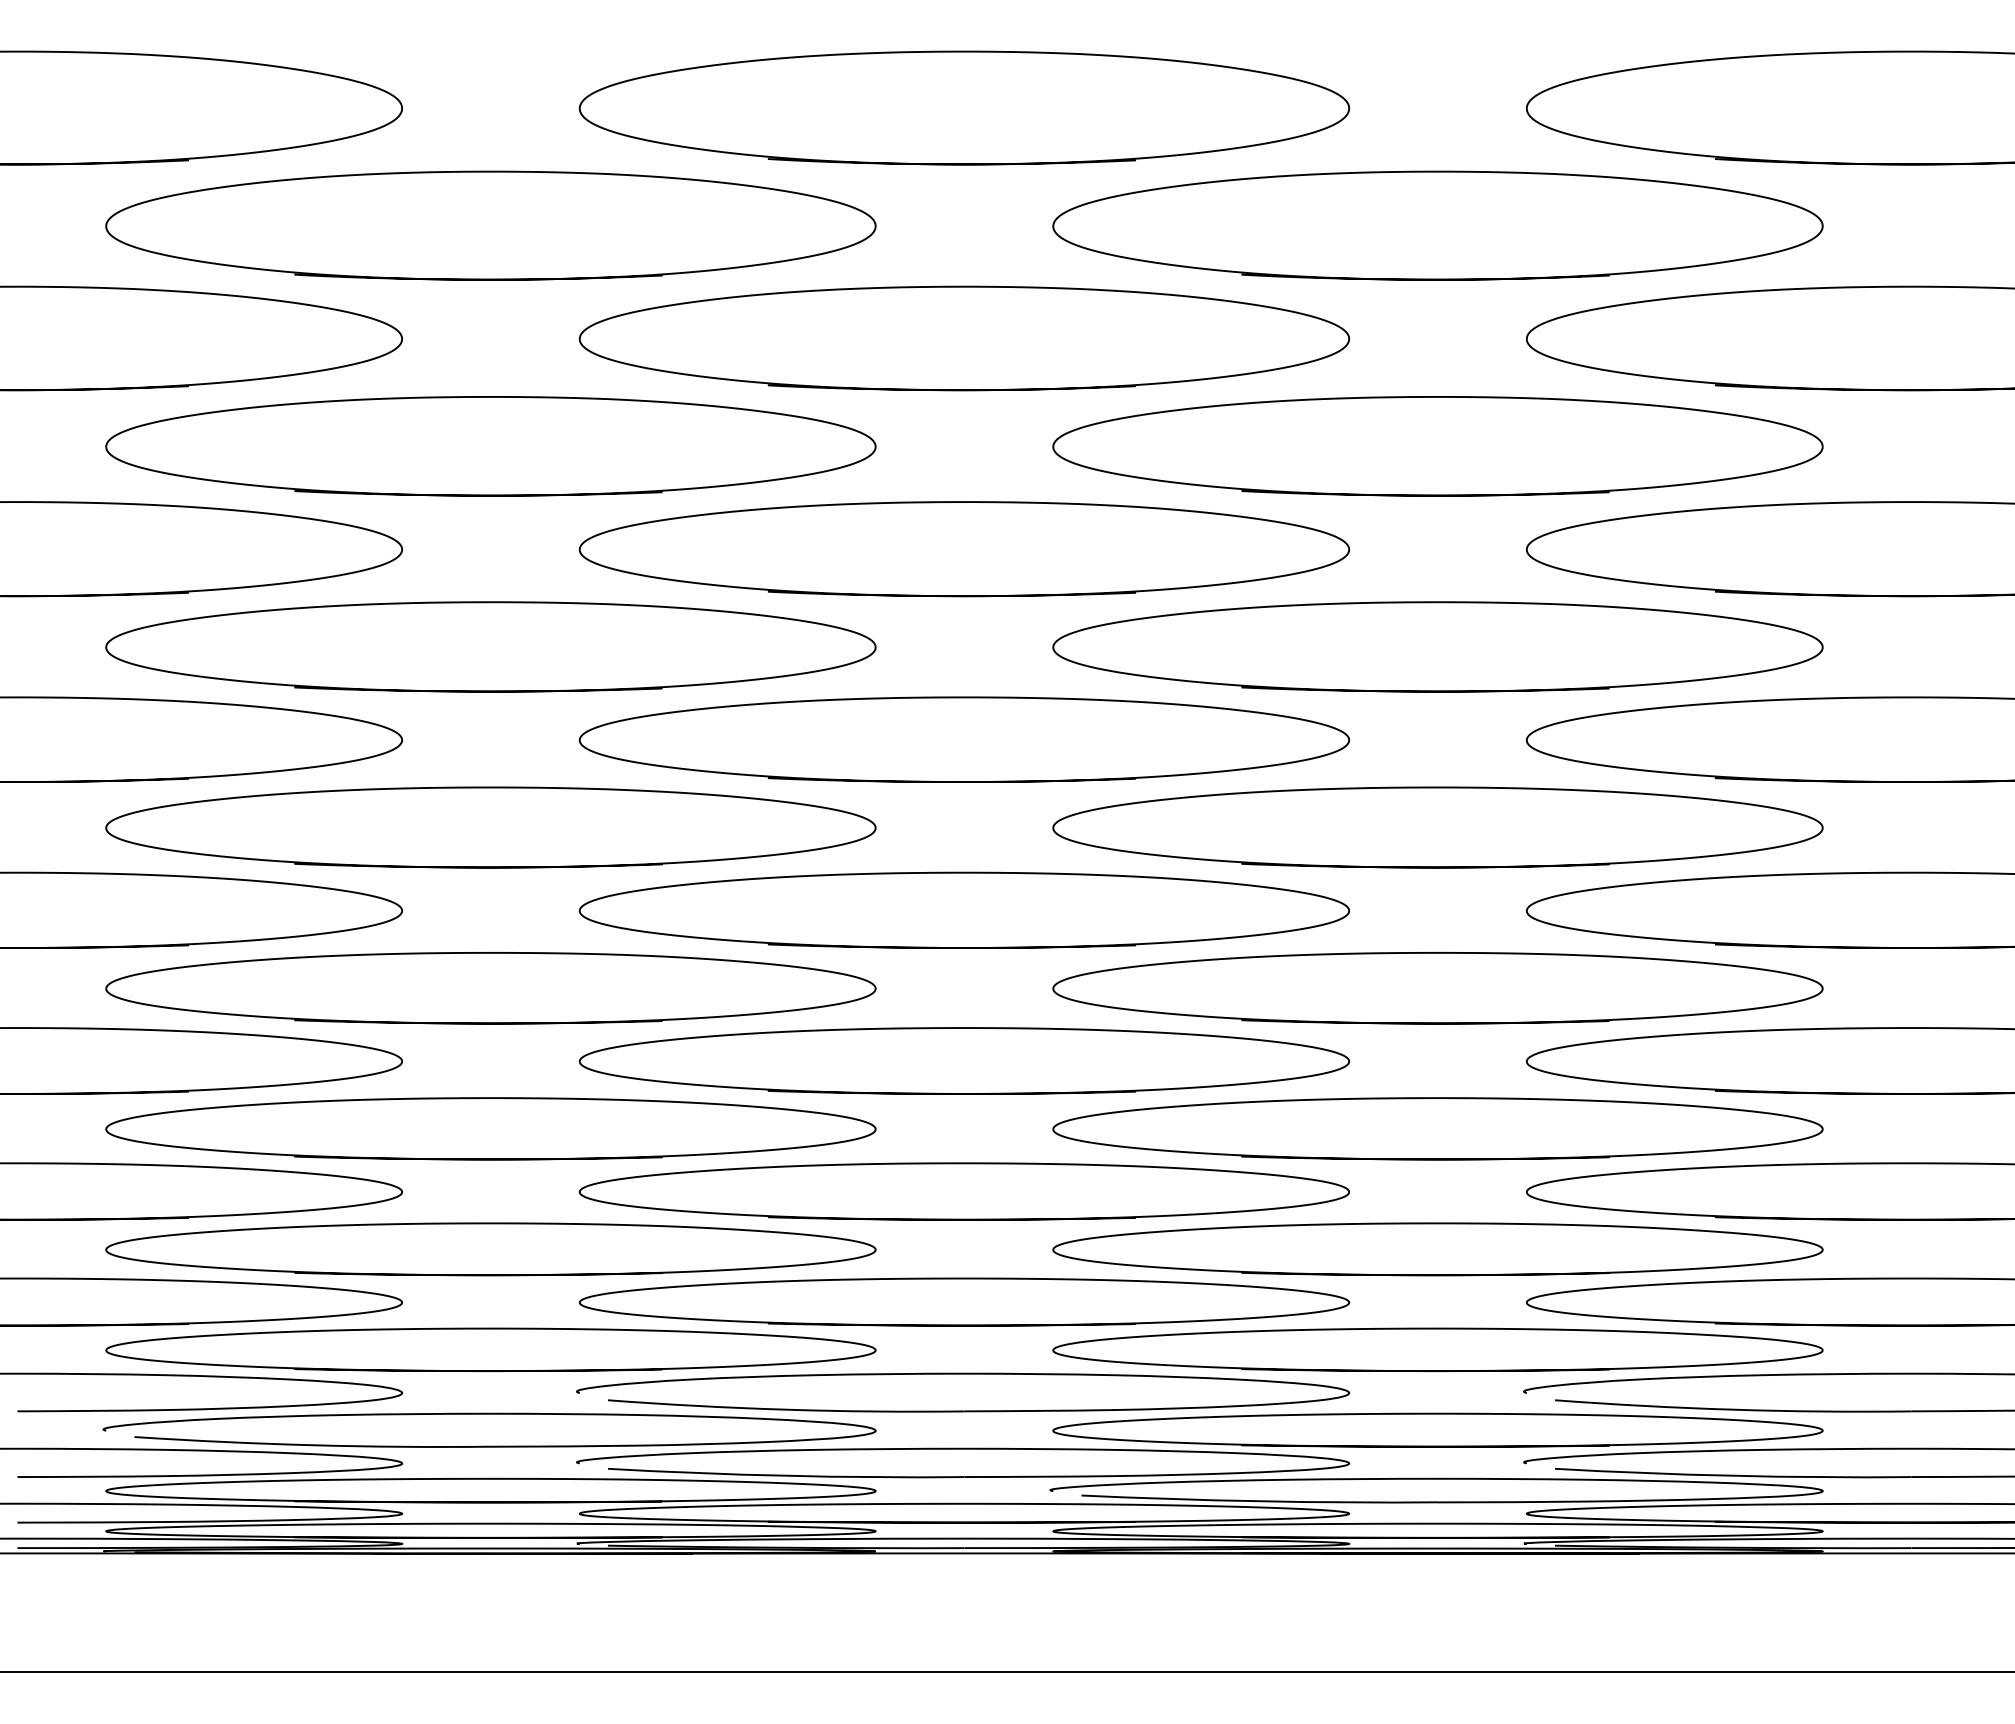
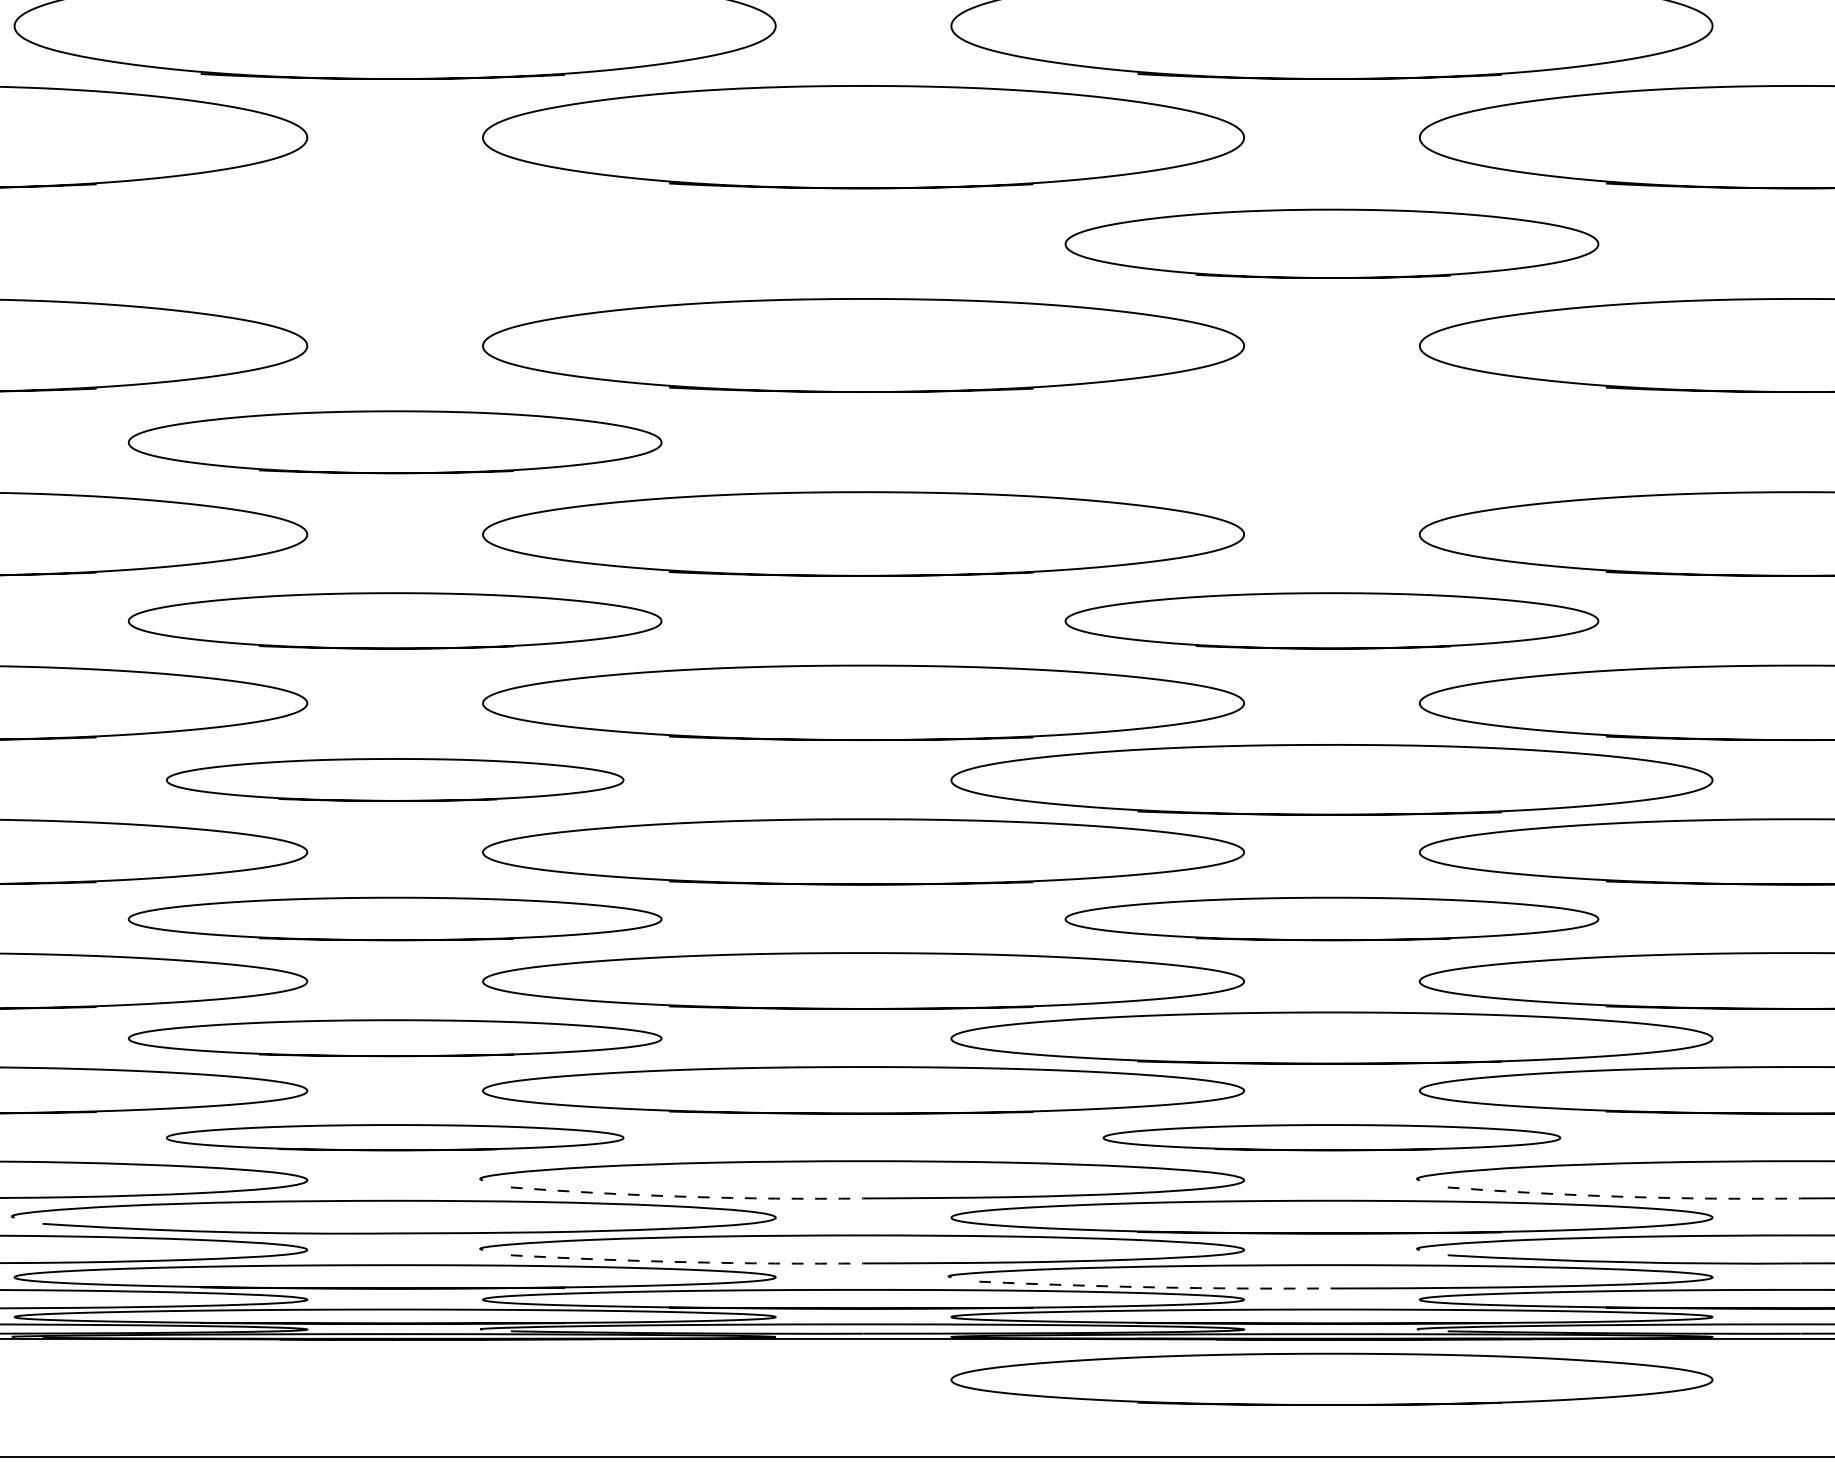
part: (490, 446) -> (394, 243), removed
part: (1437, 446) -> (1331, 243), size x0.7
part: (490, 646) -> (394, 441), size x0.7
part: (1437, 646) -> (1331, 441), removed
part: (490, 827) -> (394, 620), size x0.7
part: (1437, 827) -> (1331, 620), size x0.7
part: (490, 988) -> (394, 780), size x0.6
part: (490, 1128) -> (394, 918), size x0.7
part: (1437, 1128) -> (1331, 918), size x0.7
part: (490, 1249) -> (394, 1038), size x0.7
part: (490, 1349) -> (394, 1137), size x0.6
part: (1437, 1349) -> (1331, 1137), size x0.6
arc: (786, 1409) -> (687, 1196), solid -> dashed
arc: (1733, 1409) -> (1624, 1196), solid -> dashed
arc: (786, 1475) -> (687, 1261), solid -> dashed
arc: (1259, 1501) -> (1155, 1287), solid -> dashed
part: (1437, 1594) -> (1331, 1379), added

